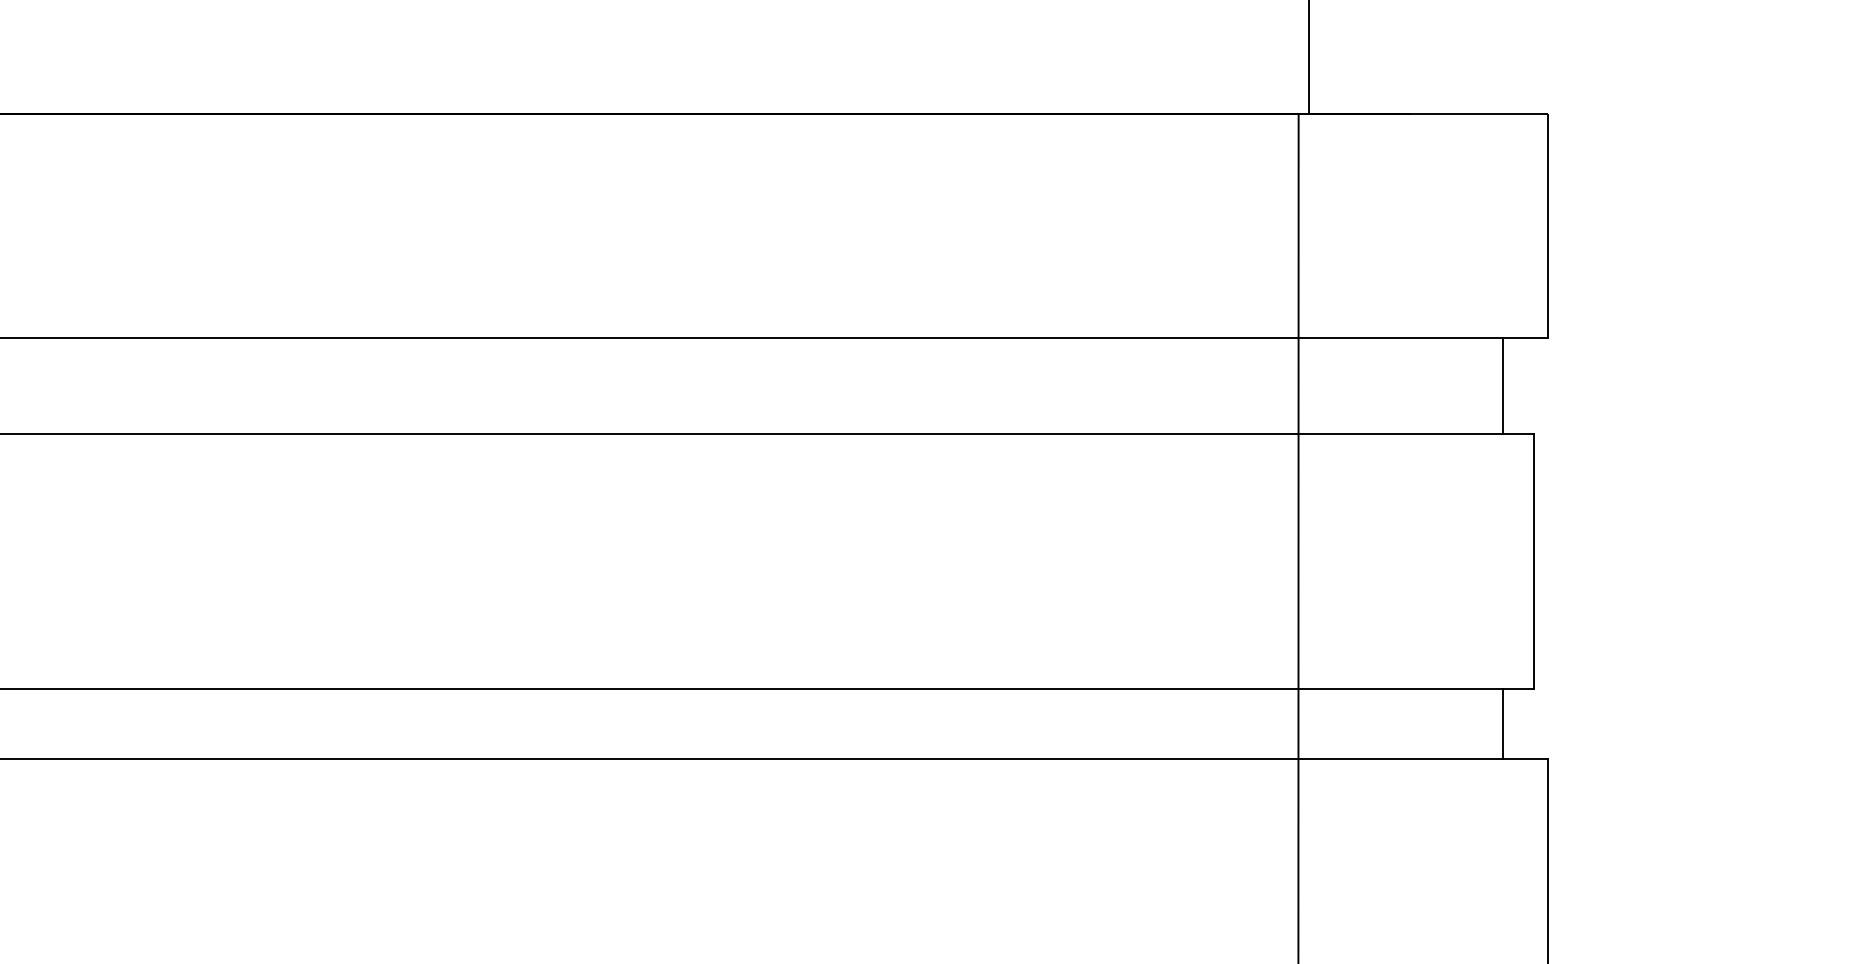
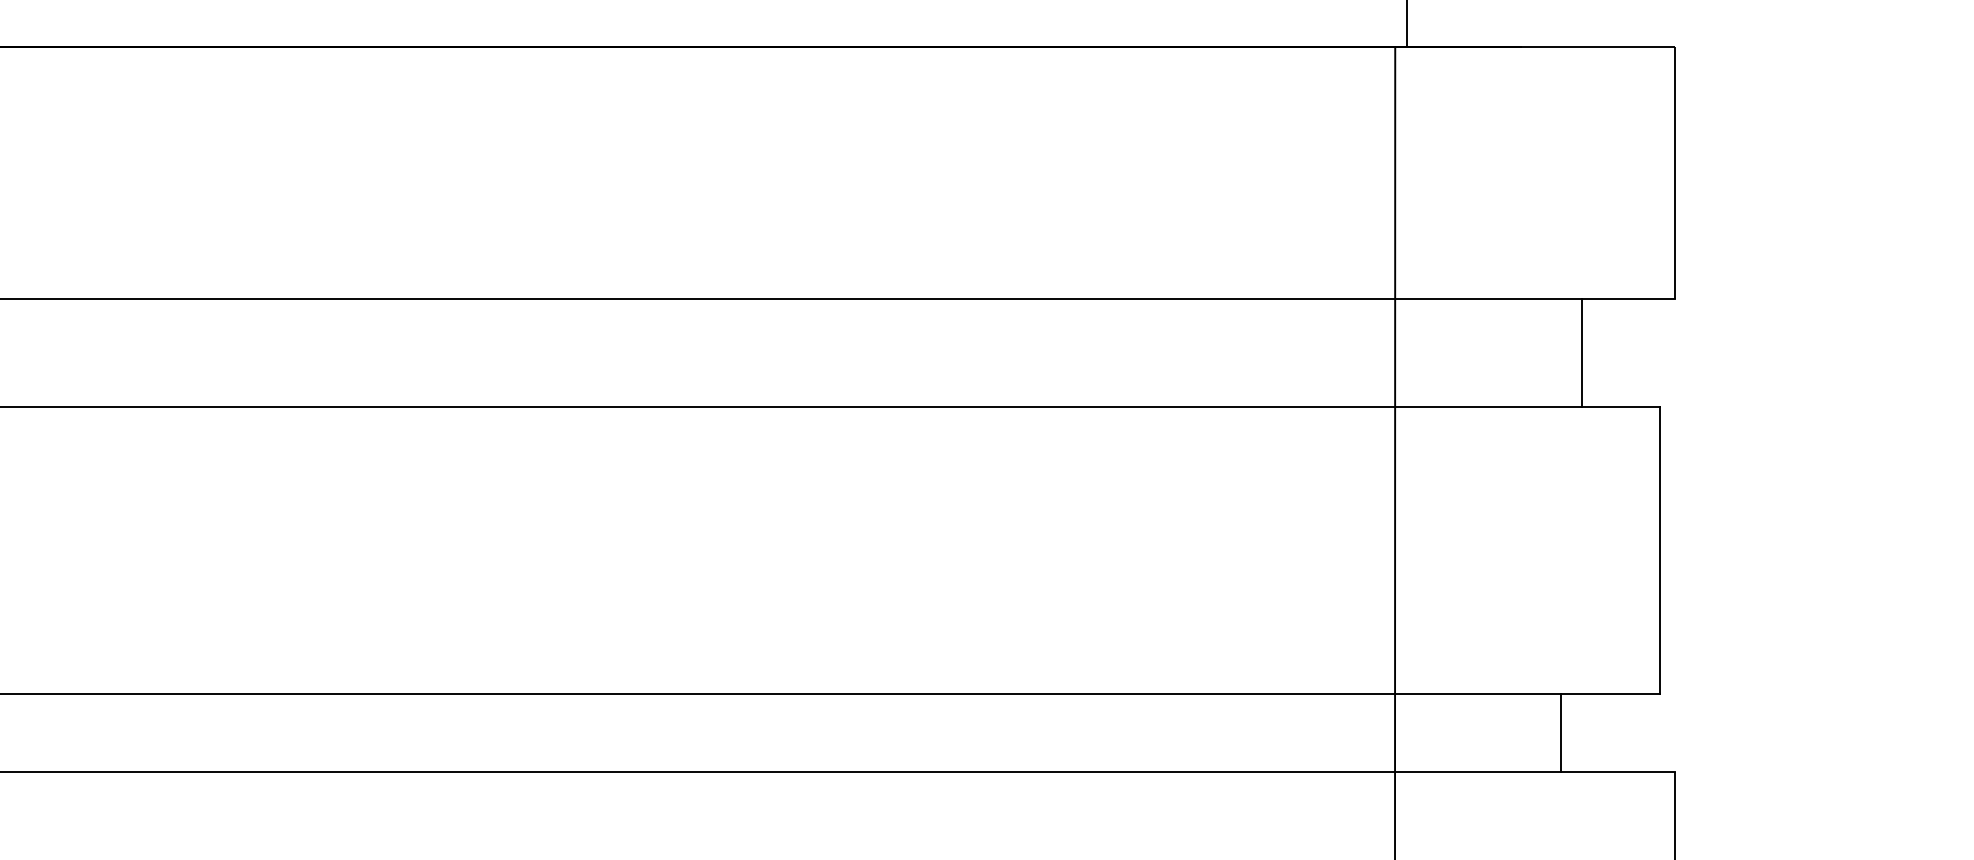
line: (1503, 385) -> (1582, 352), moved
line: (1503, 723) -> (1561, 732), moved

